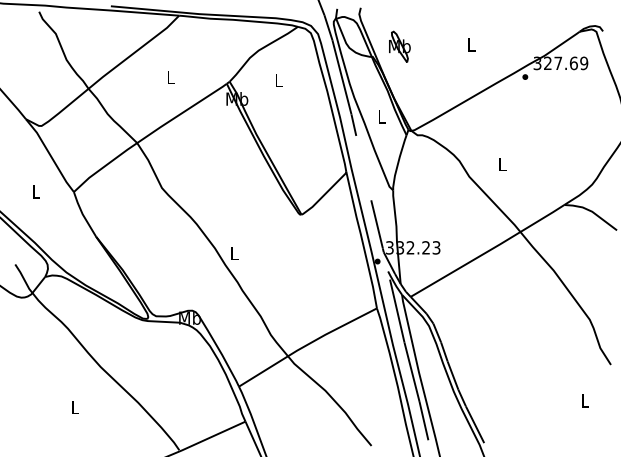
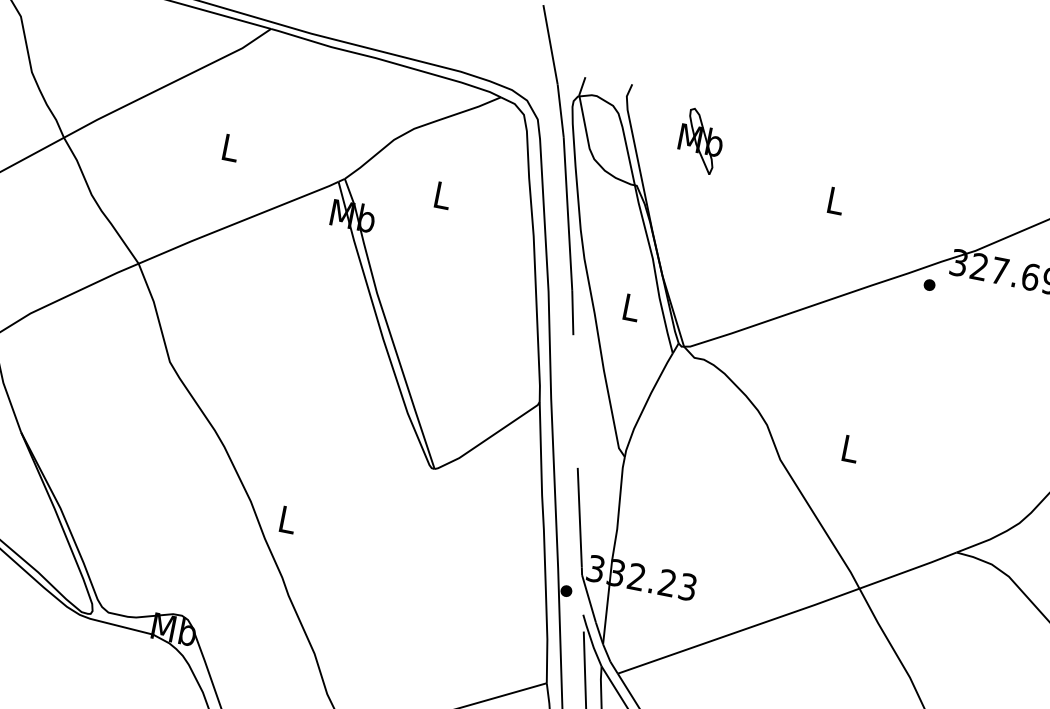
part: (399, 46) -> (700, 140), moved

